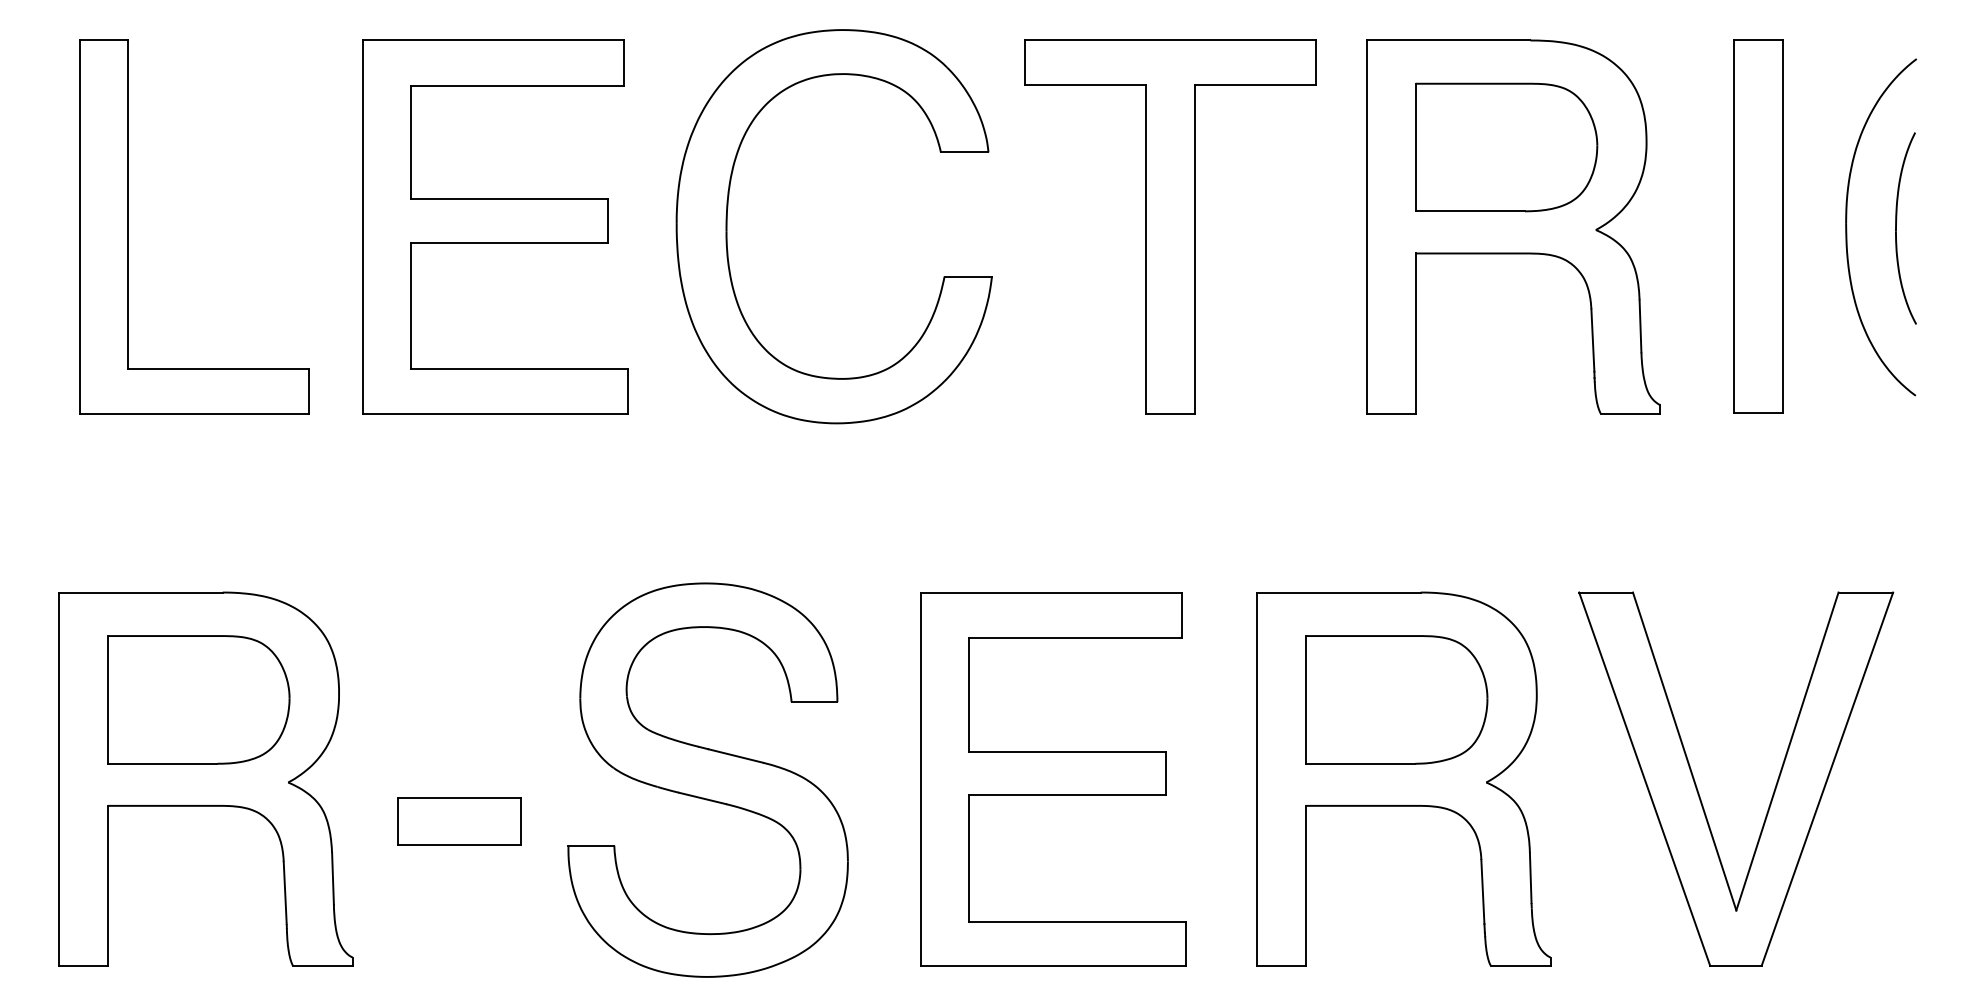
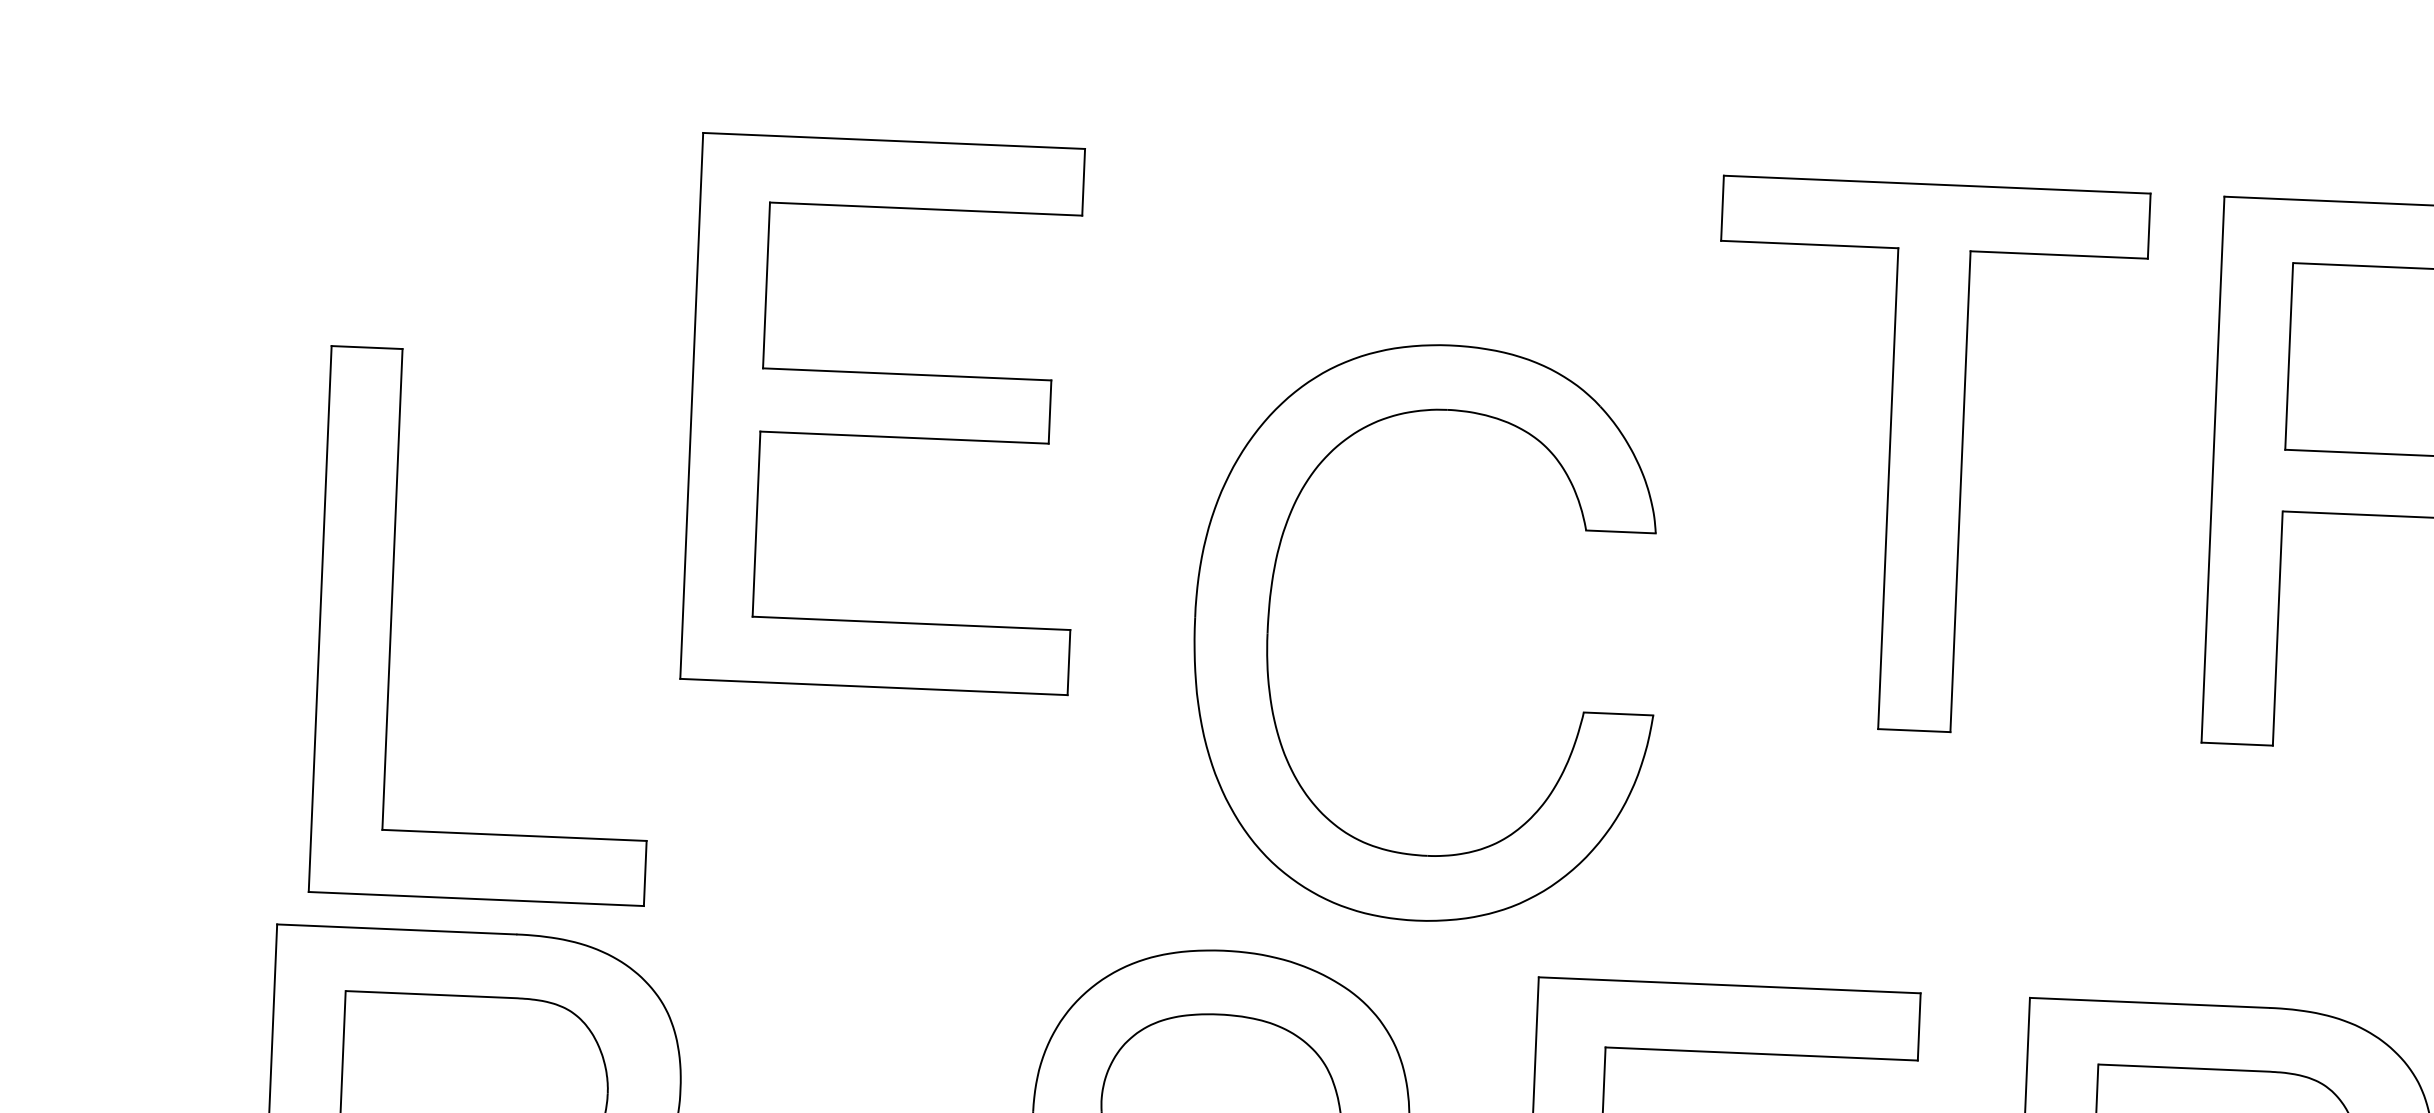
part: (128, 226) -> (391, 621), moved
part: (495, 226) -> (885, 413), moved
part: (727, 226) -> (1269, 625), moved

